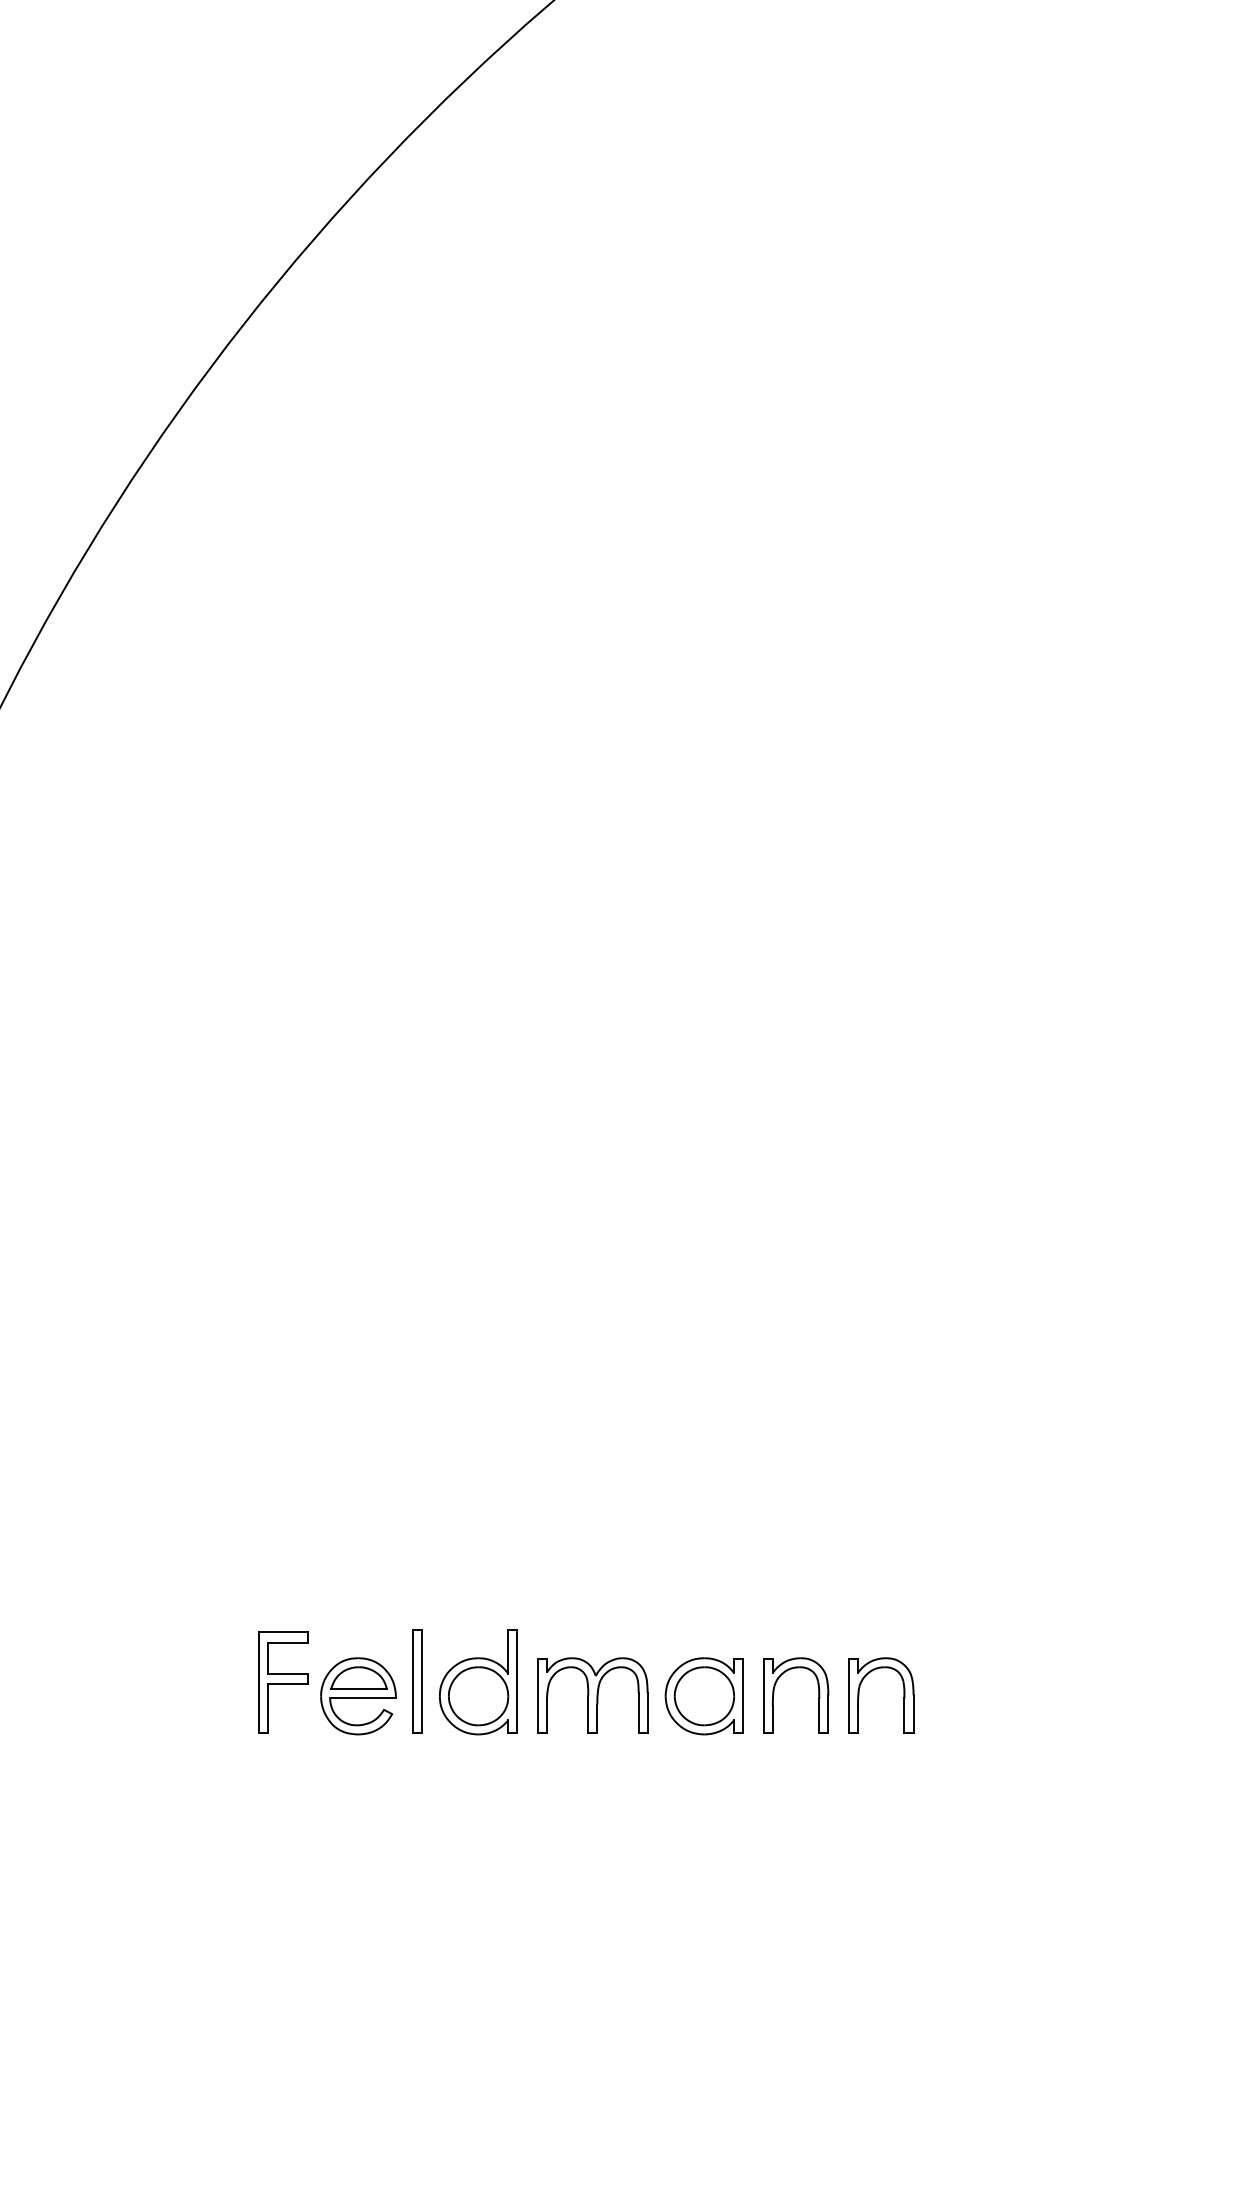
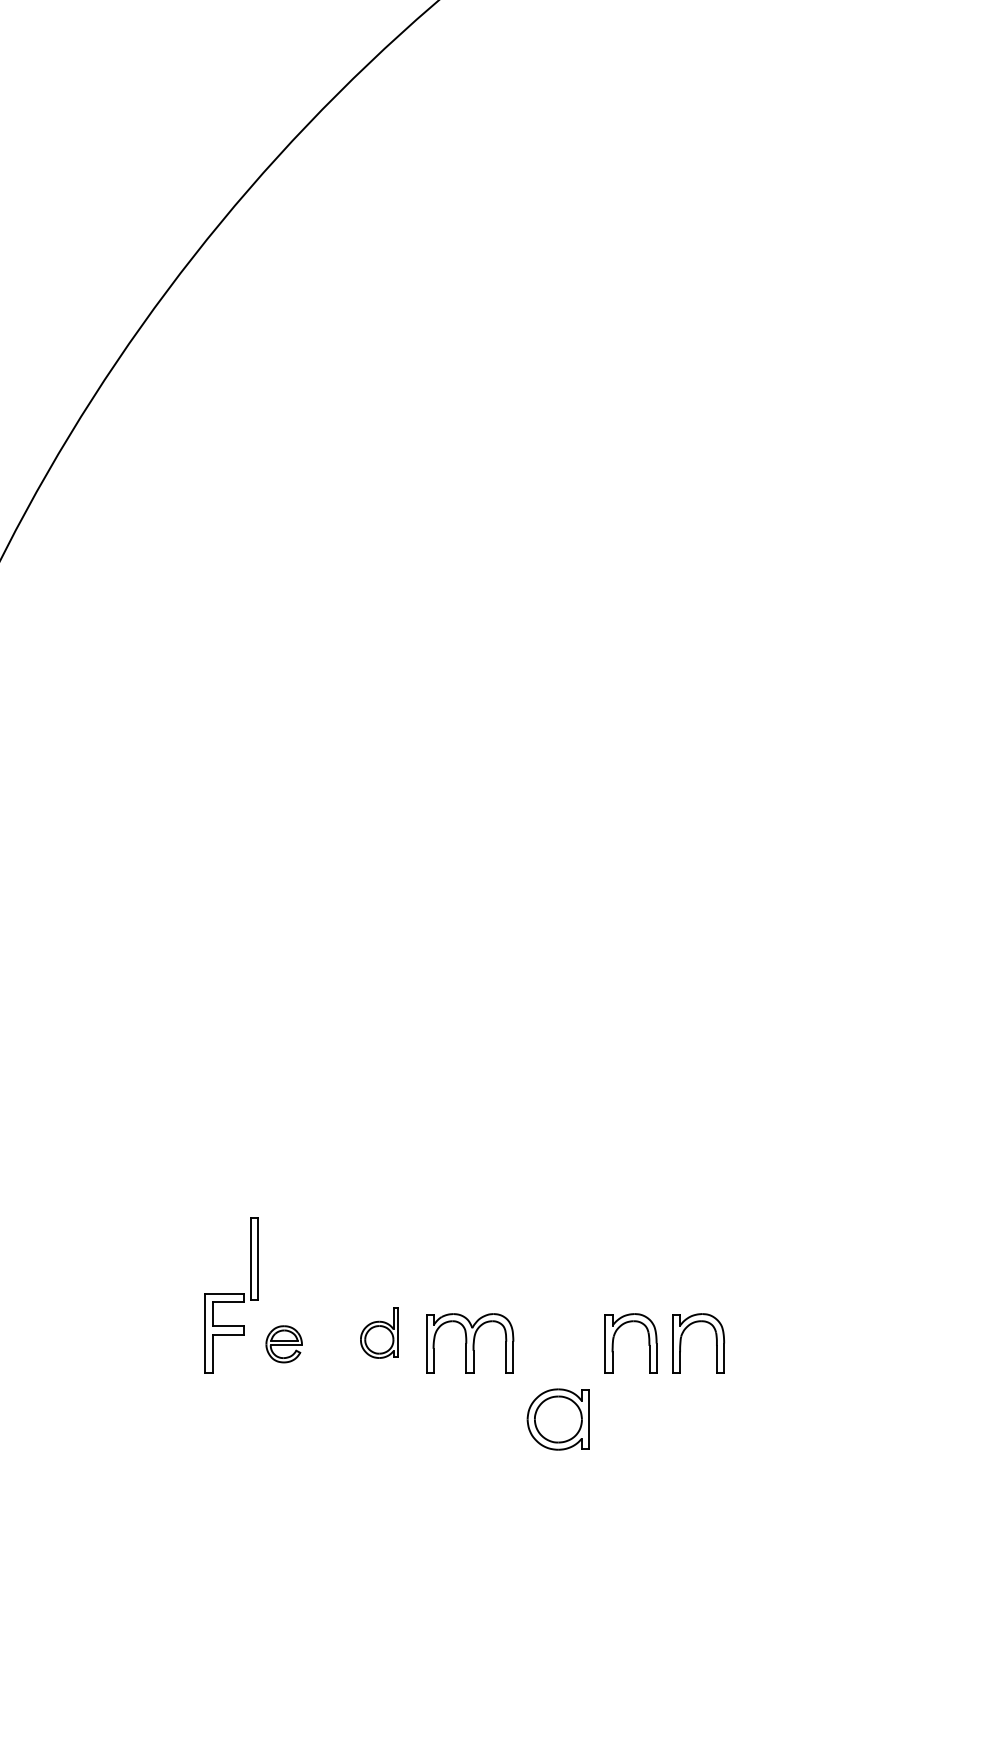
part: (417, 1681) -> (254, 1258), moved
part: (478, 1682) -> (379, 1333), size x0.6
part: (358, 1696) -> (284, 1344), size x0.6
part: (703, 1696) -> (557, 1419), moved

